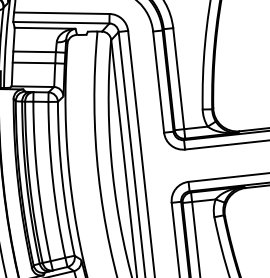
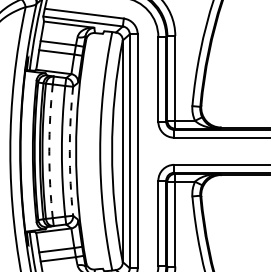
arc: (61, 179) -> (69, 151), solid -> dashed
arc: (38, 182) -> (49, 151), solid -> dashed

